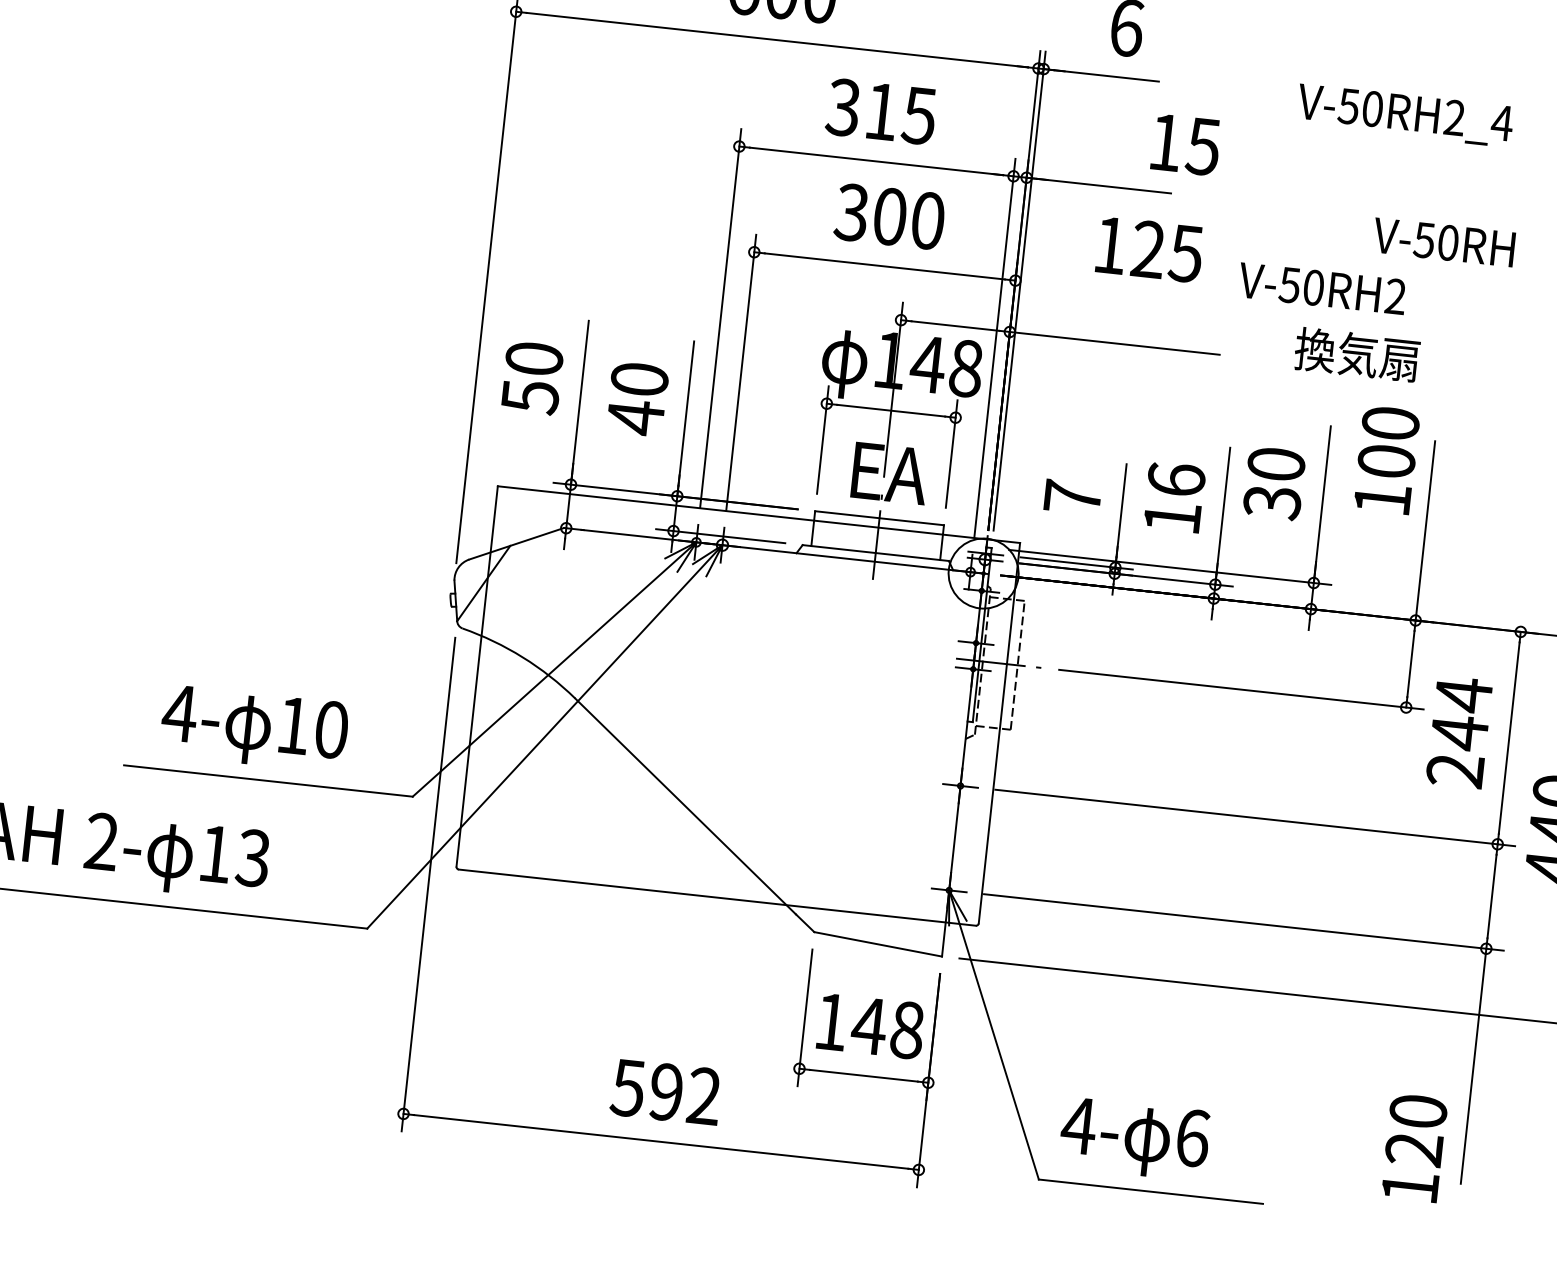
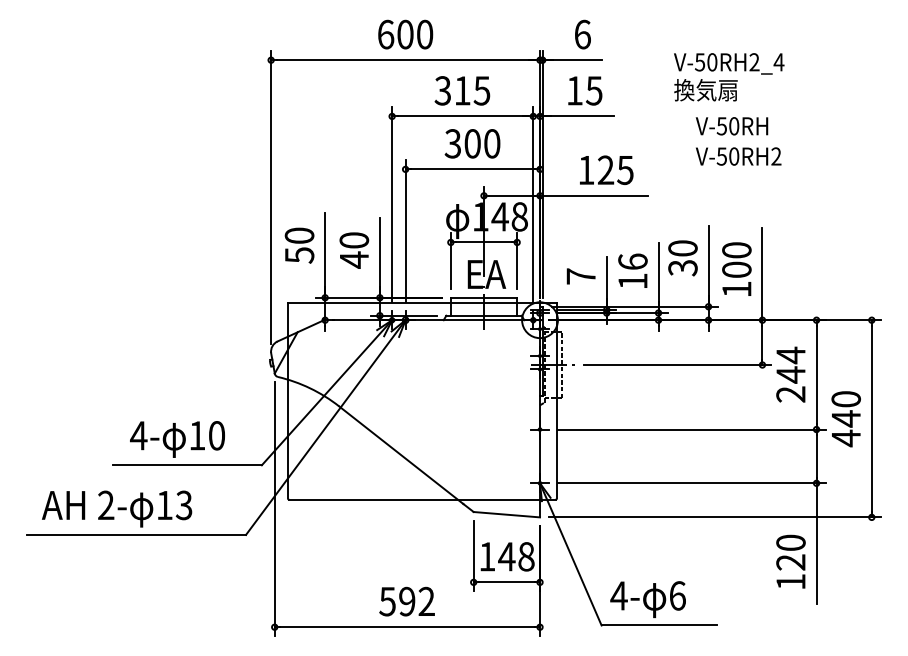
text: (1186, 144) -> (585, 90), moved
text: (1443, 242) -> (731, 126), moved
text: (1149, 248) -> (606, 169), moved
text: (1322, 288) -> (738, 156), moved
text: (1356, 355) -> (705, 90), moved
text: (1386, 458) -> (736, 268), moved
text: (1413, 1147) -> (790, 561), moved

